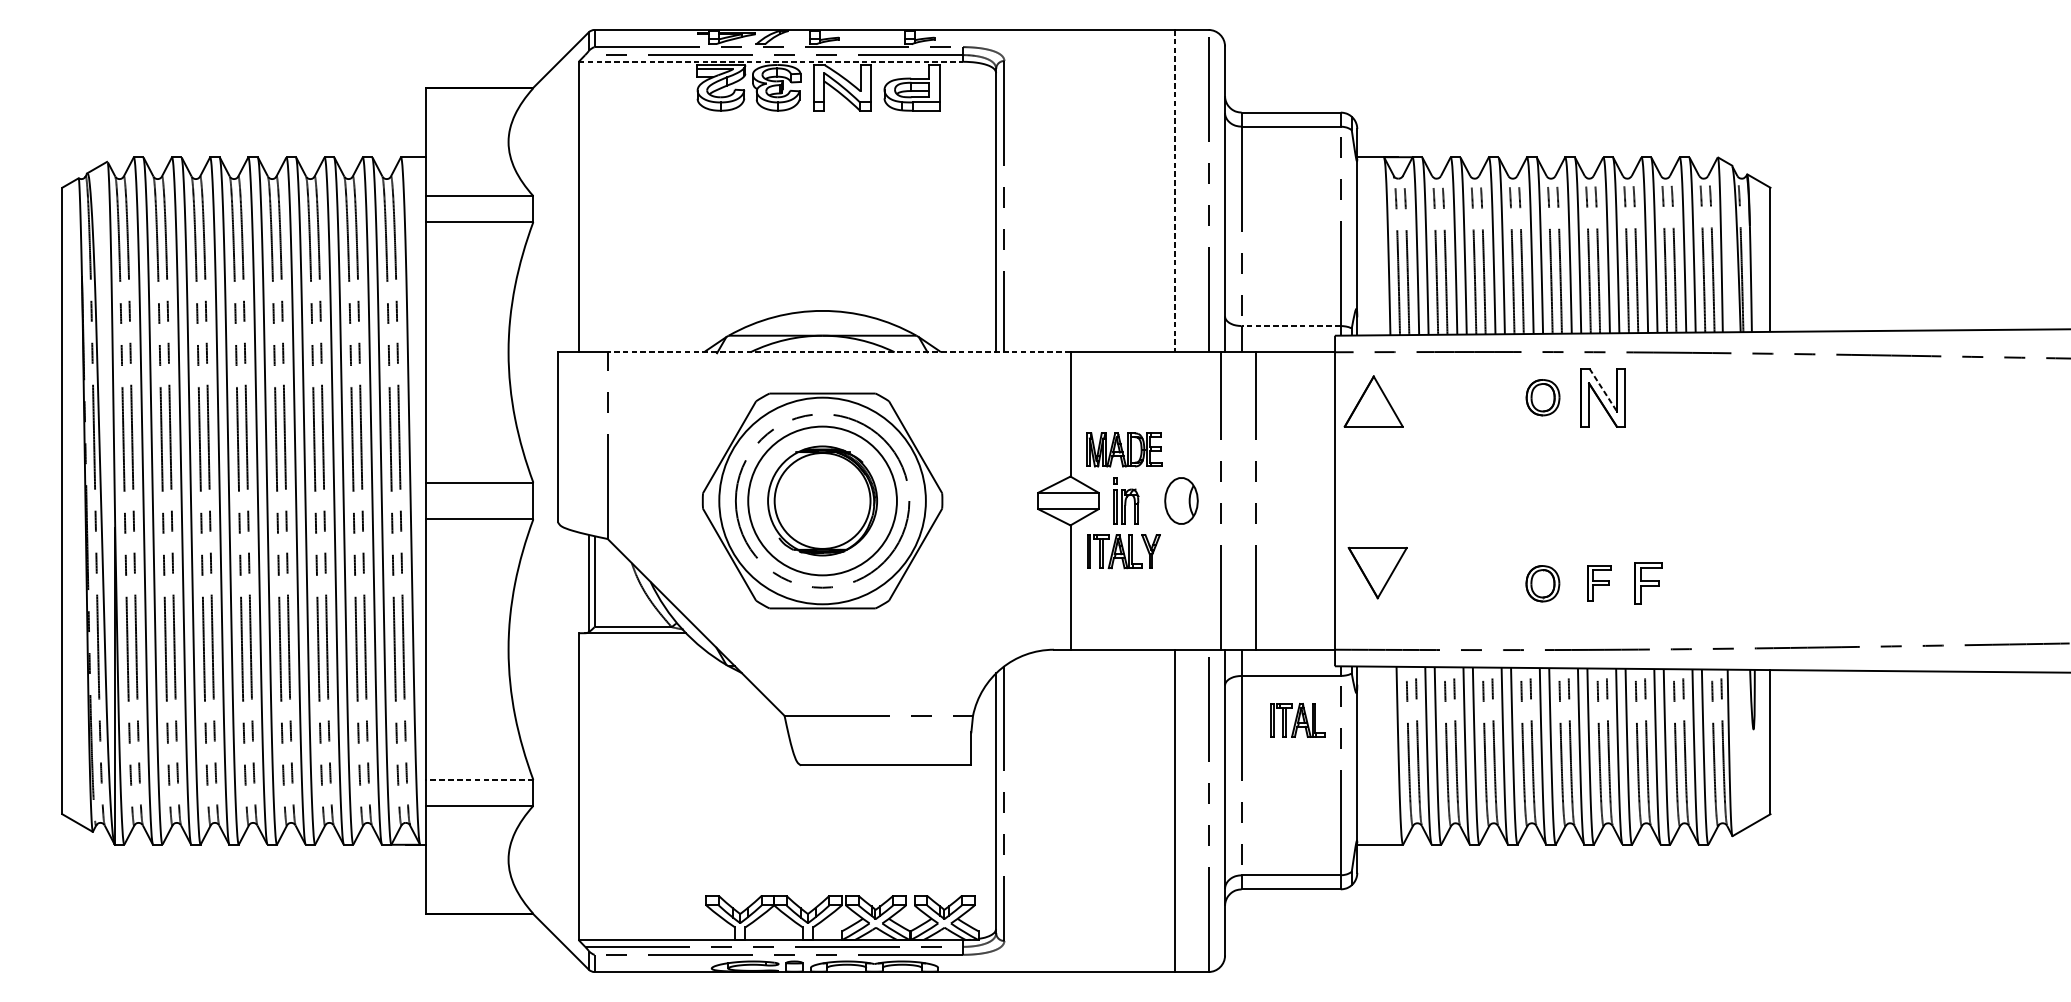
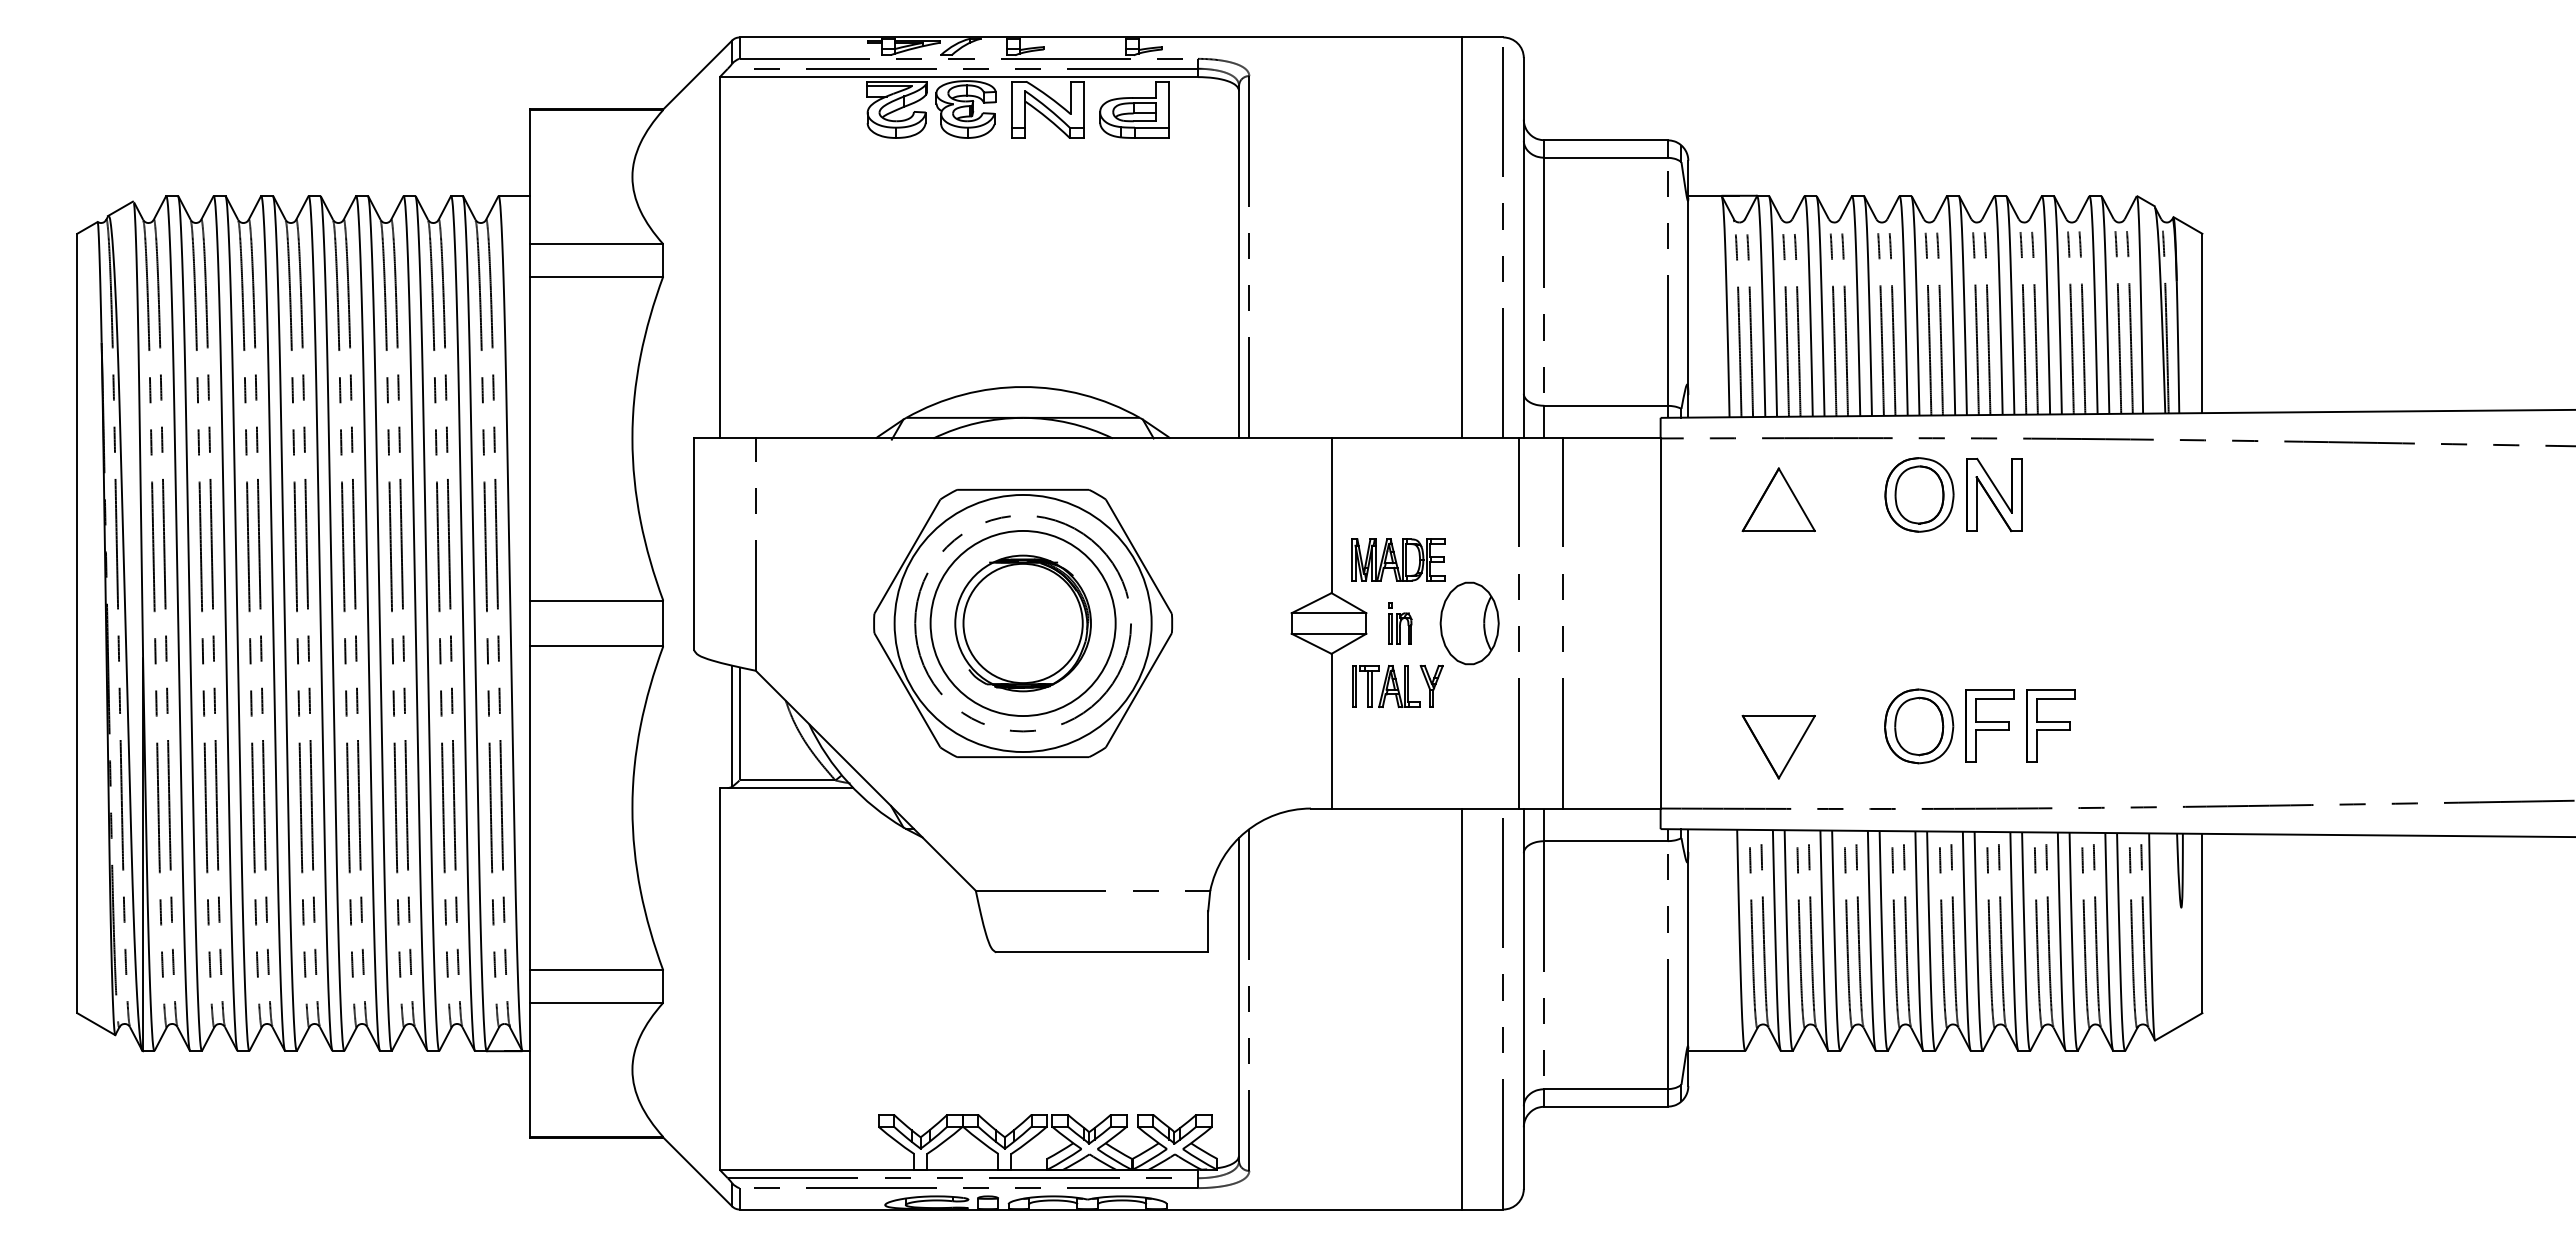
line: (771, 62) -> (959, 77), dashed -> solid
line: (1175, 191) -> (1462, 238), dashed -> solid
line: (1291, 325) -> (1606, 405), dashed -> solid
line: (838, 352) -> (1043, 438), dashed -> solid
line: (1603, 390) -> (1994, 485), dashed -> solid
part: (1543, 397) -> (1919, 494), size x1.67
part: (1373, 401) -> (1778, 499), moved
part: (1125, 501) -> (1400, 623), size x0.71
part: (1181, 501) -> (1469, 623), size x1.43
part: (1377, 572) -> (1778, 746), moved
part: (1599, 582) -> (1989, 725), size x1.67
part: (1648, 582) -> (2050, 725), size x1.43
part: (1543, 583) -> (1919, 726), size x1.67
part: (1297, 720) -> (1614, 896), removed
line: (479, 779) -> (596, 970), dashed -> solid

